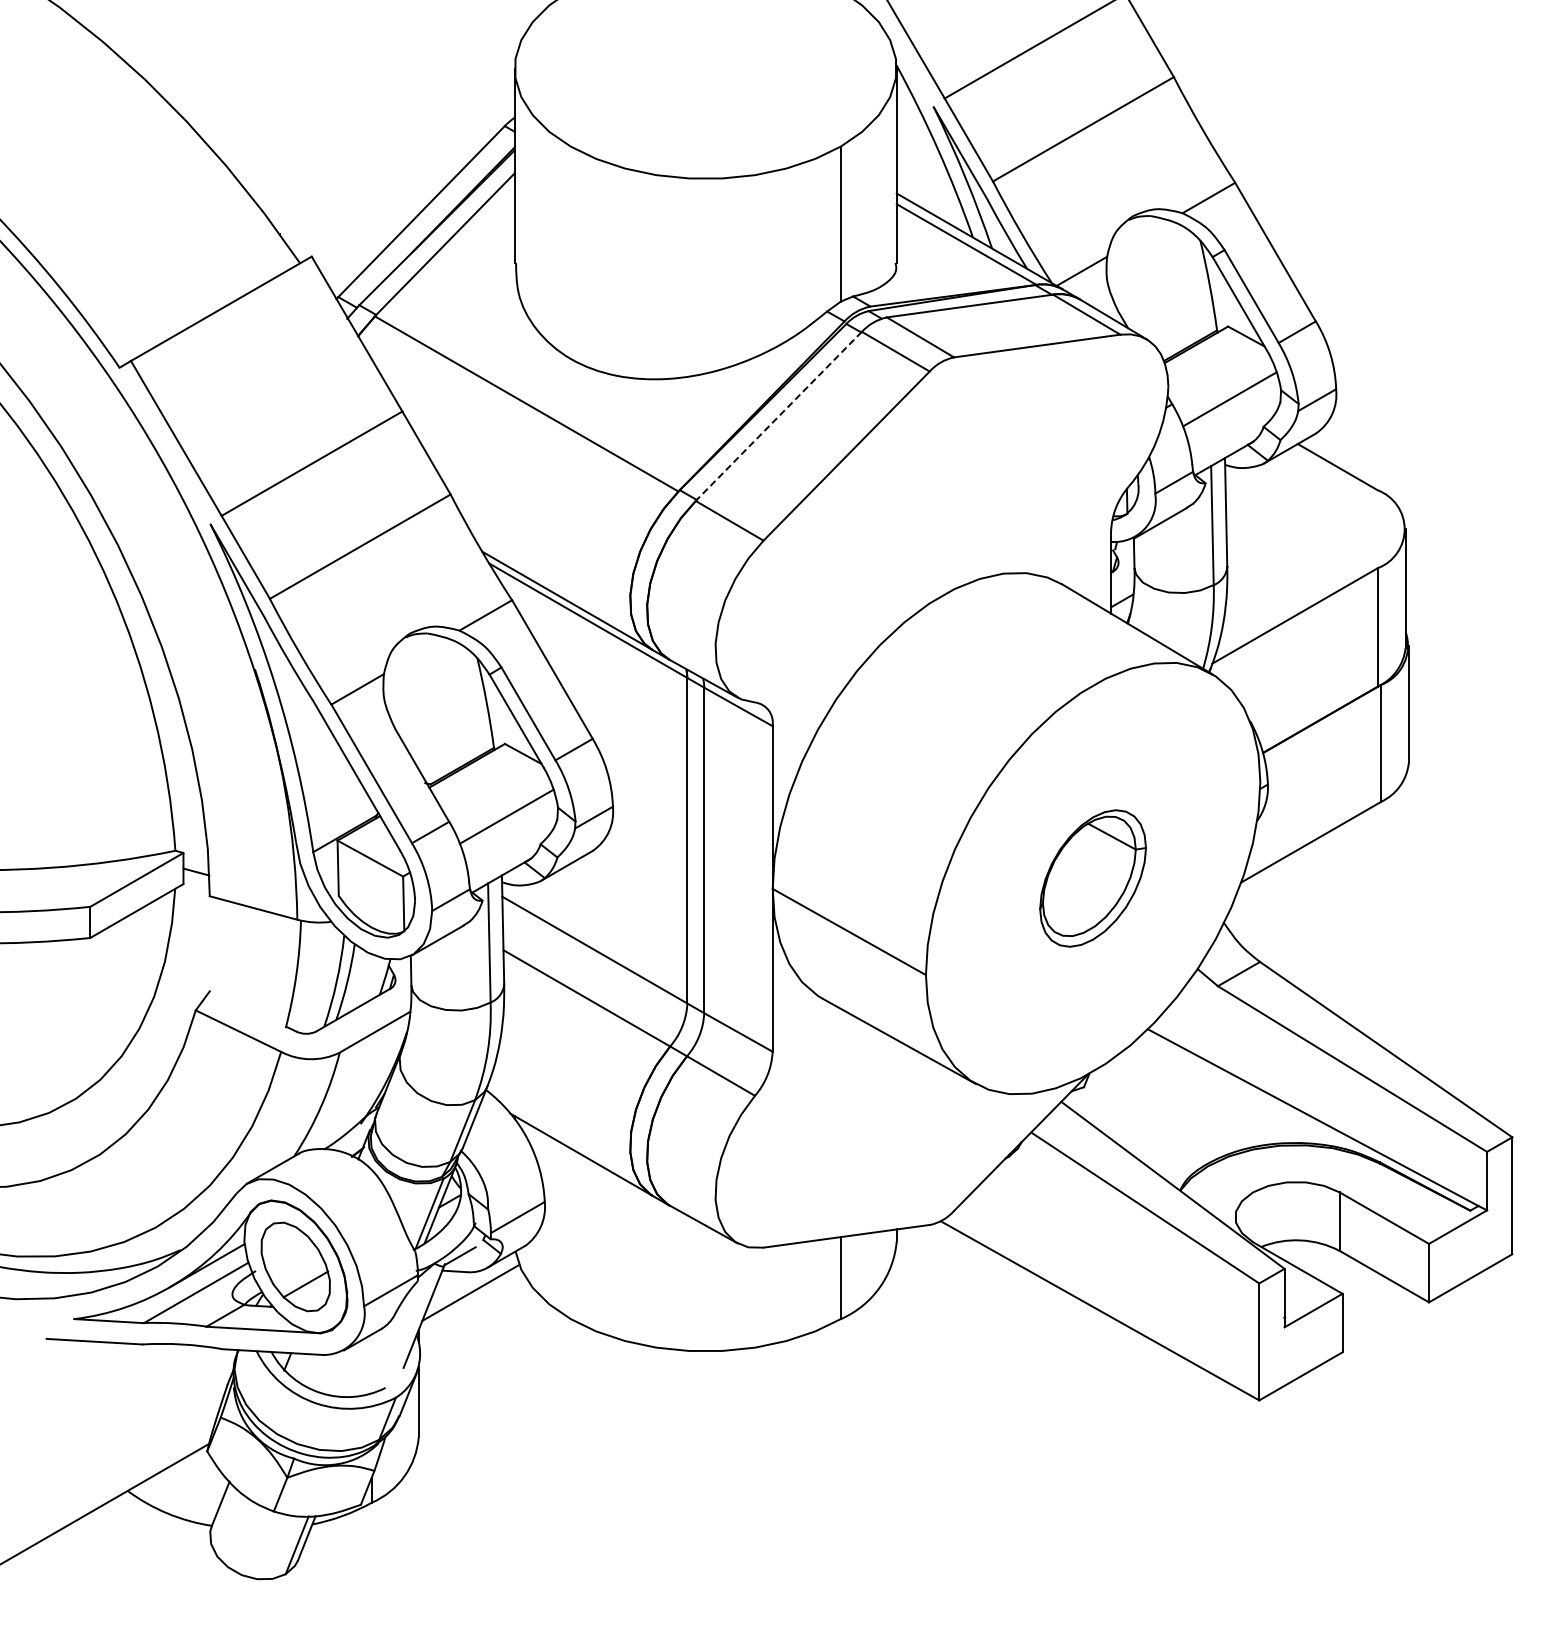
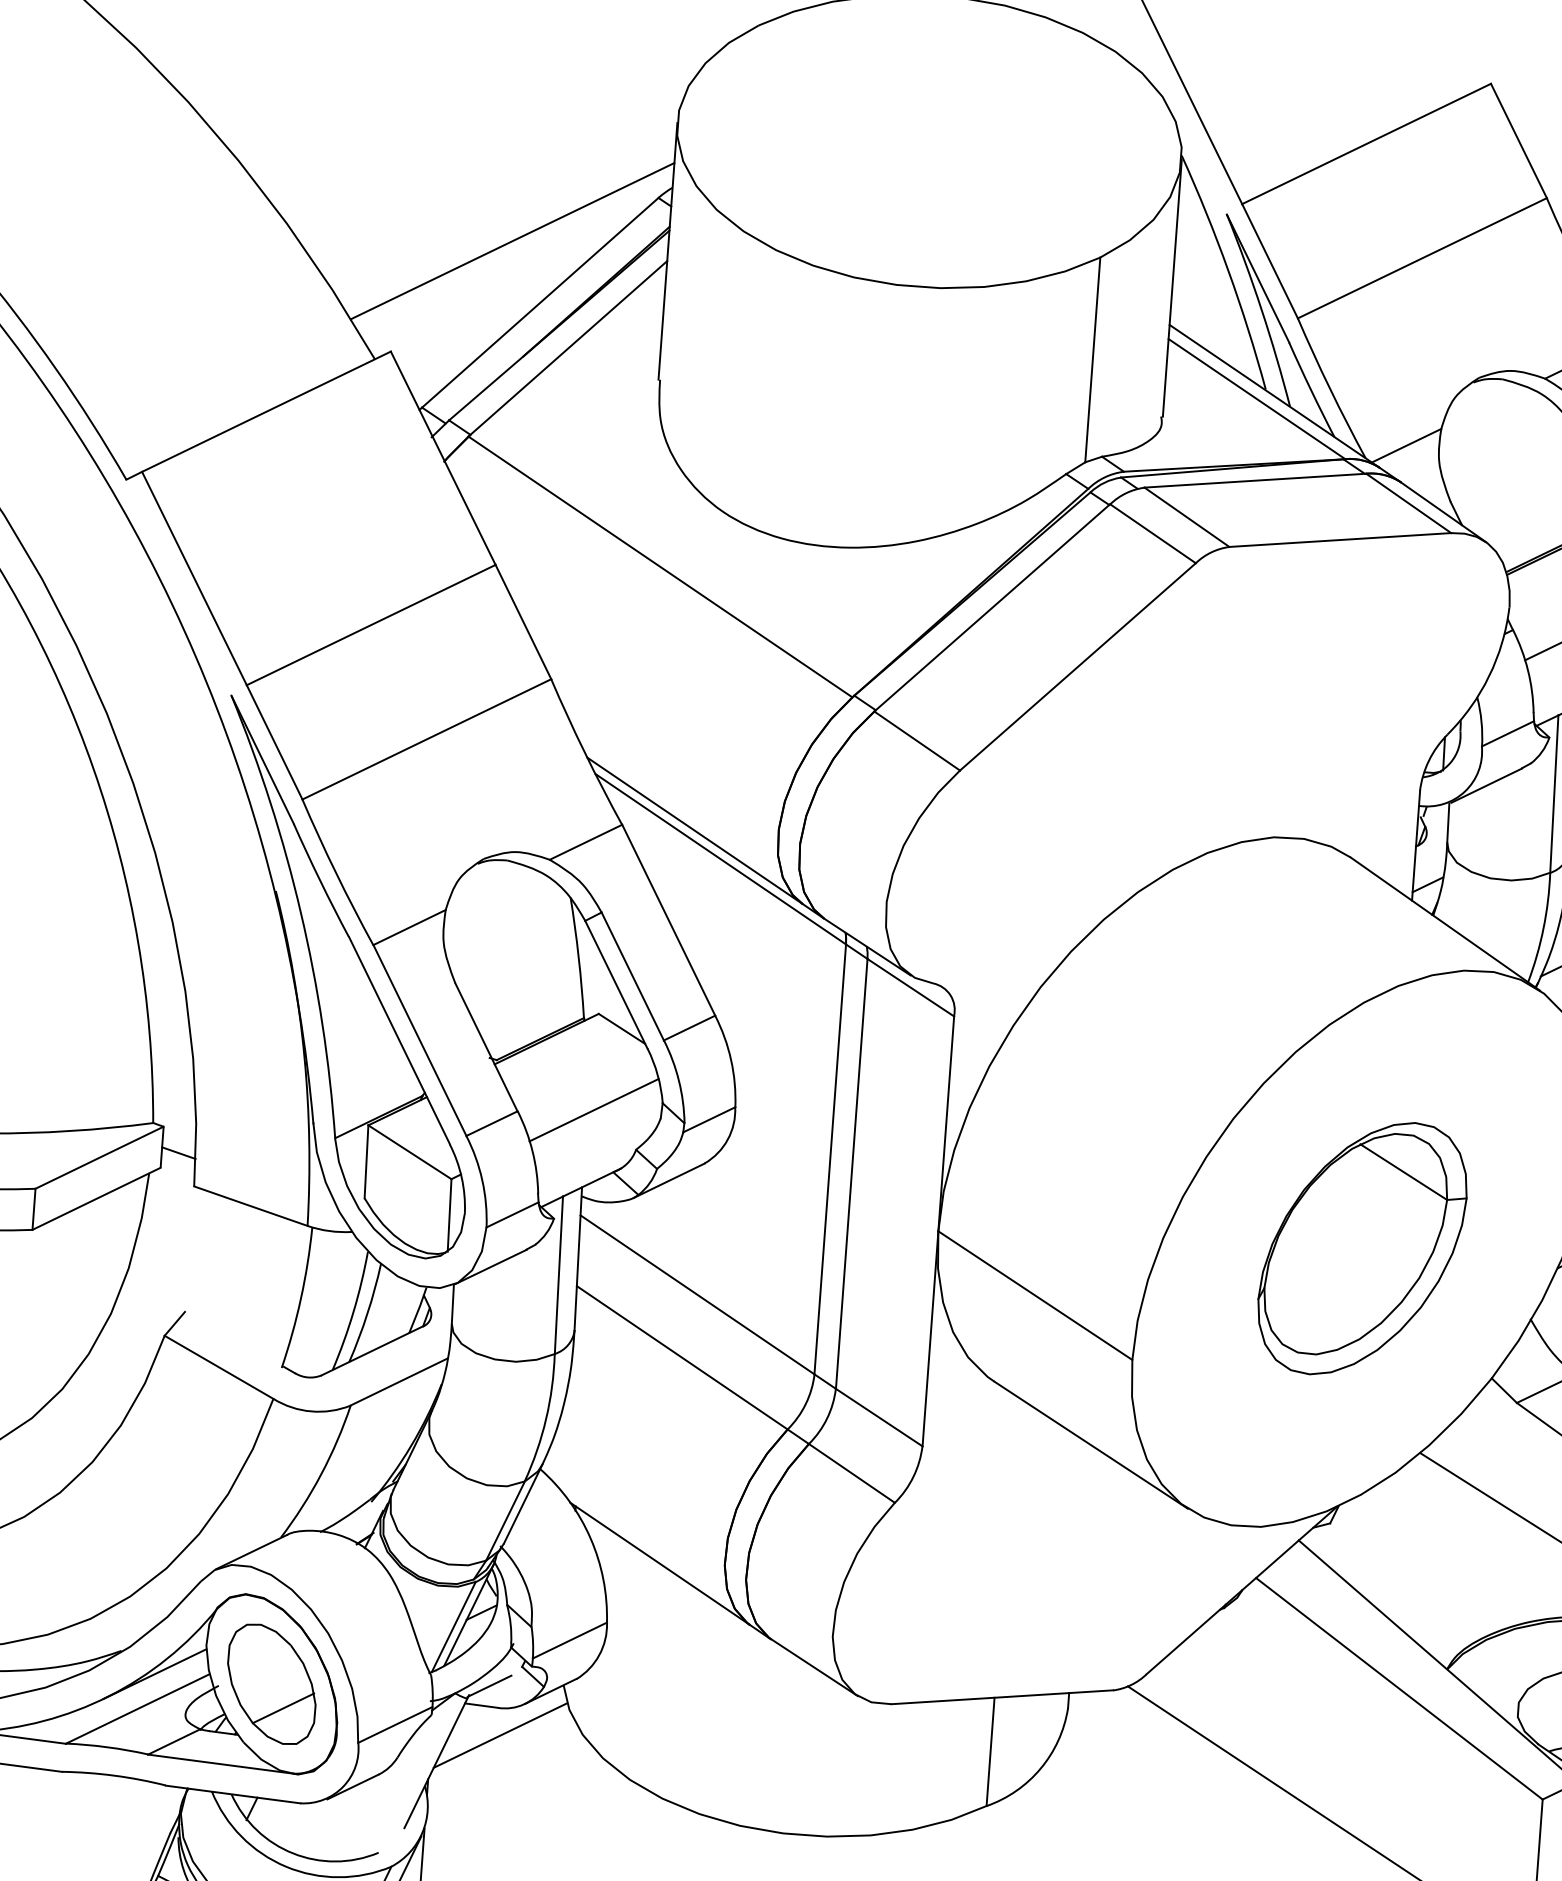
line: (397, 166) -> (512, 240), added
line: (778, 416) -> (991, 607), dashed -> solid
part: (1092, 878) -> (1361, 1248), size x1.43

